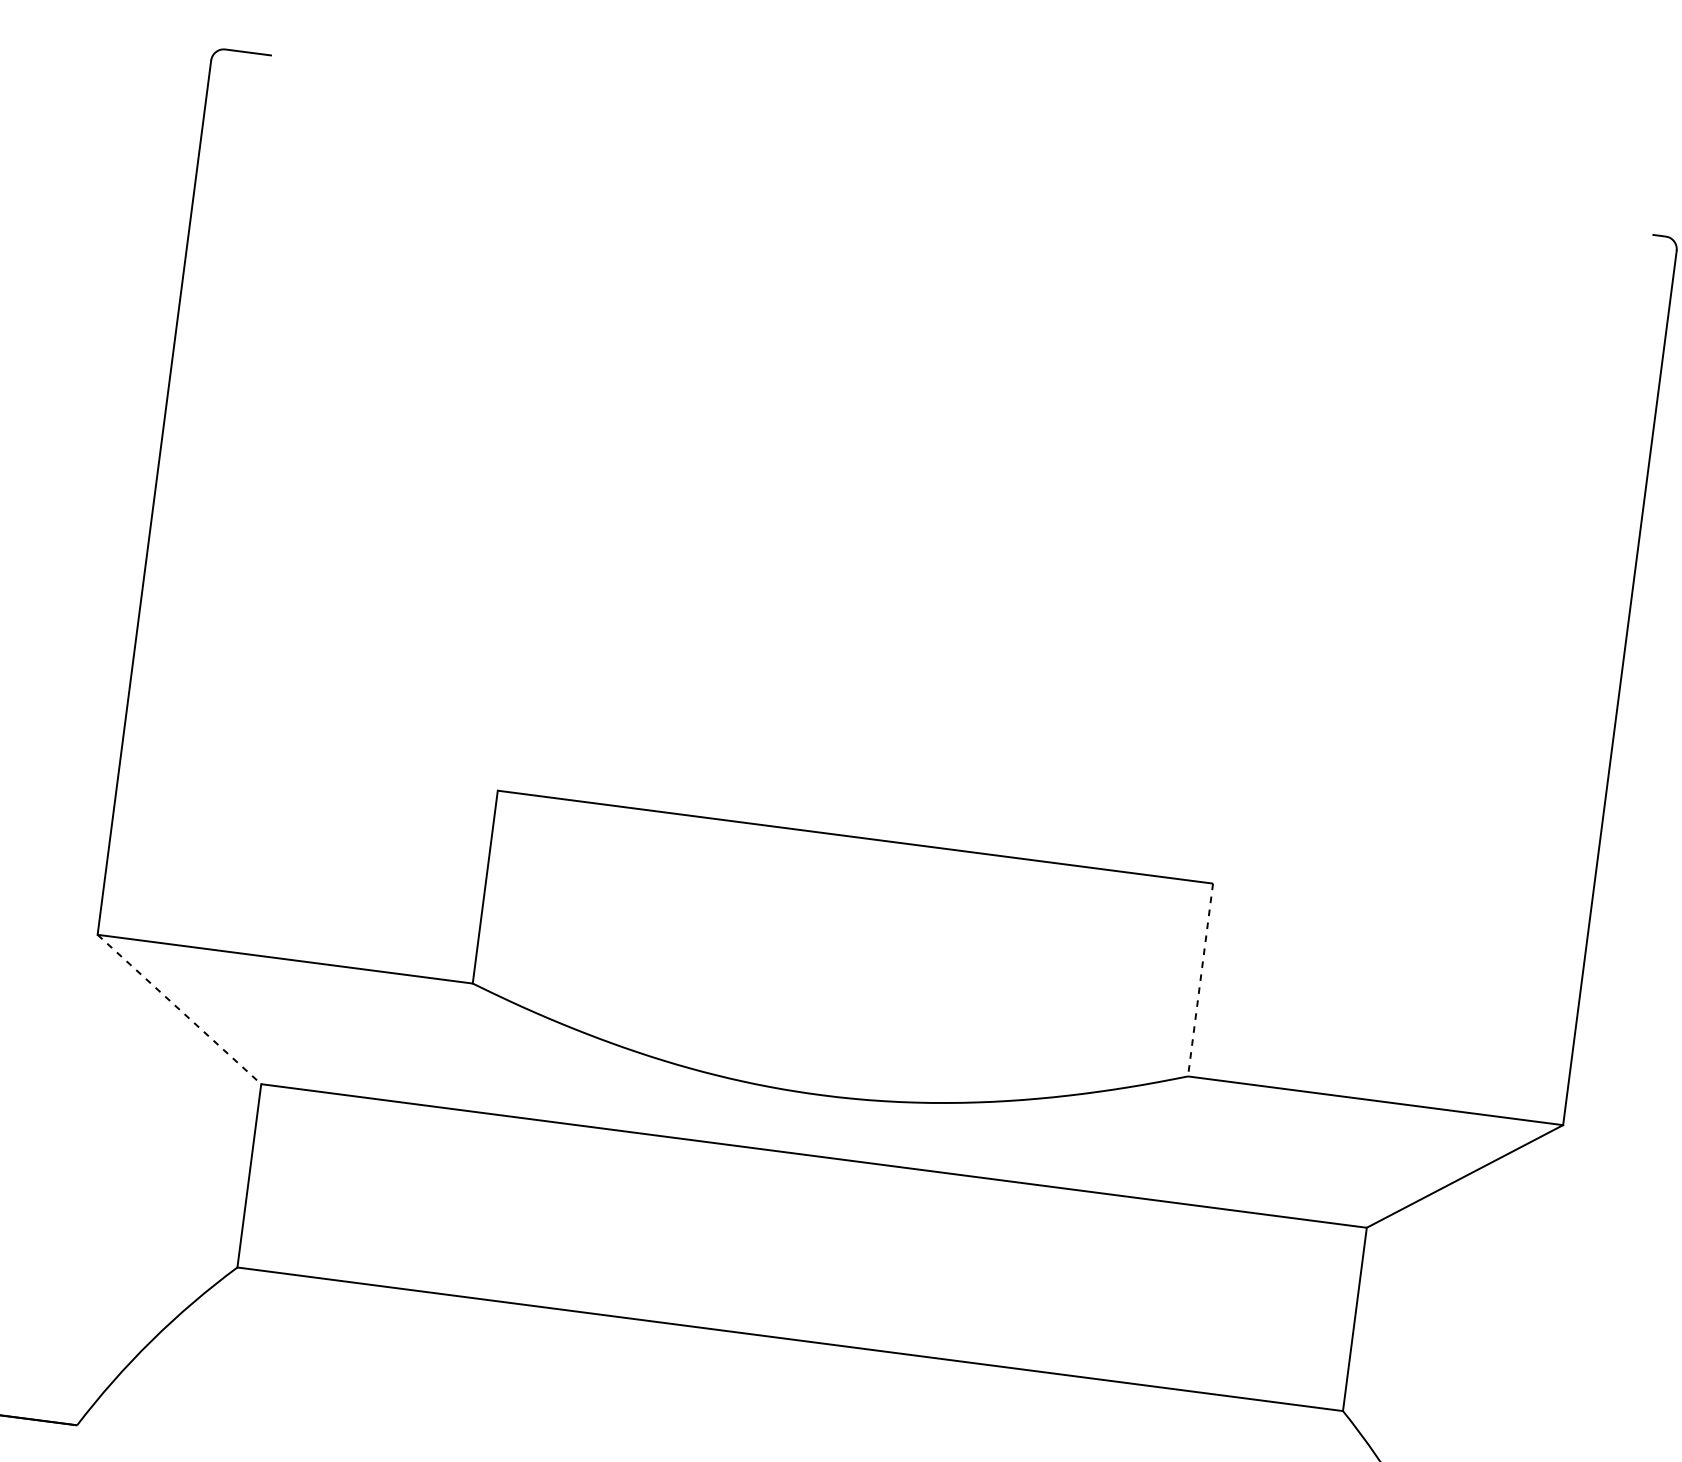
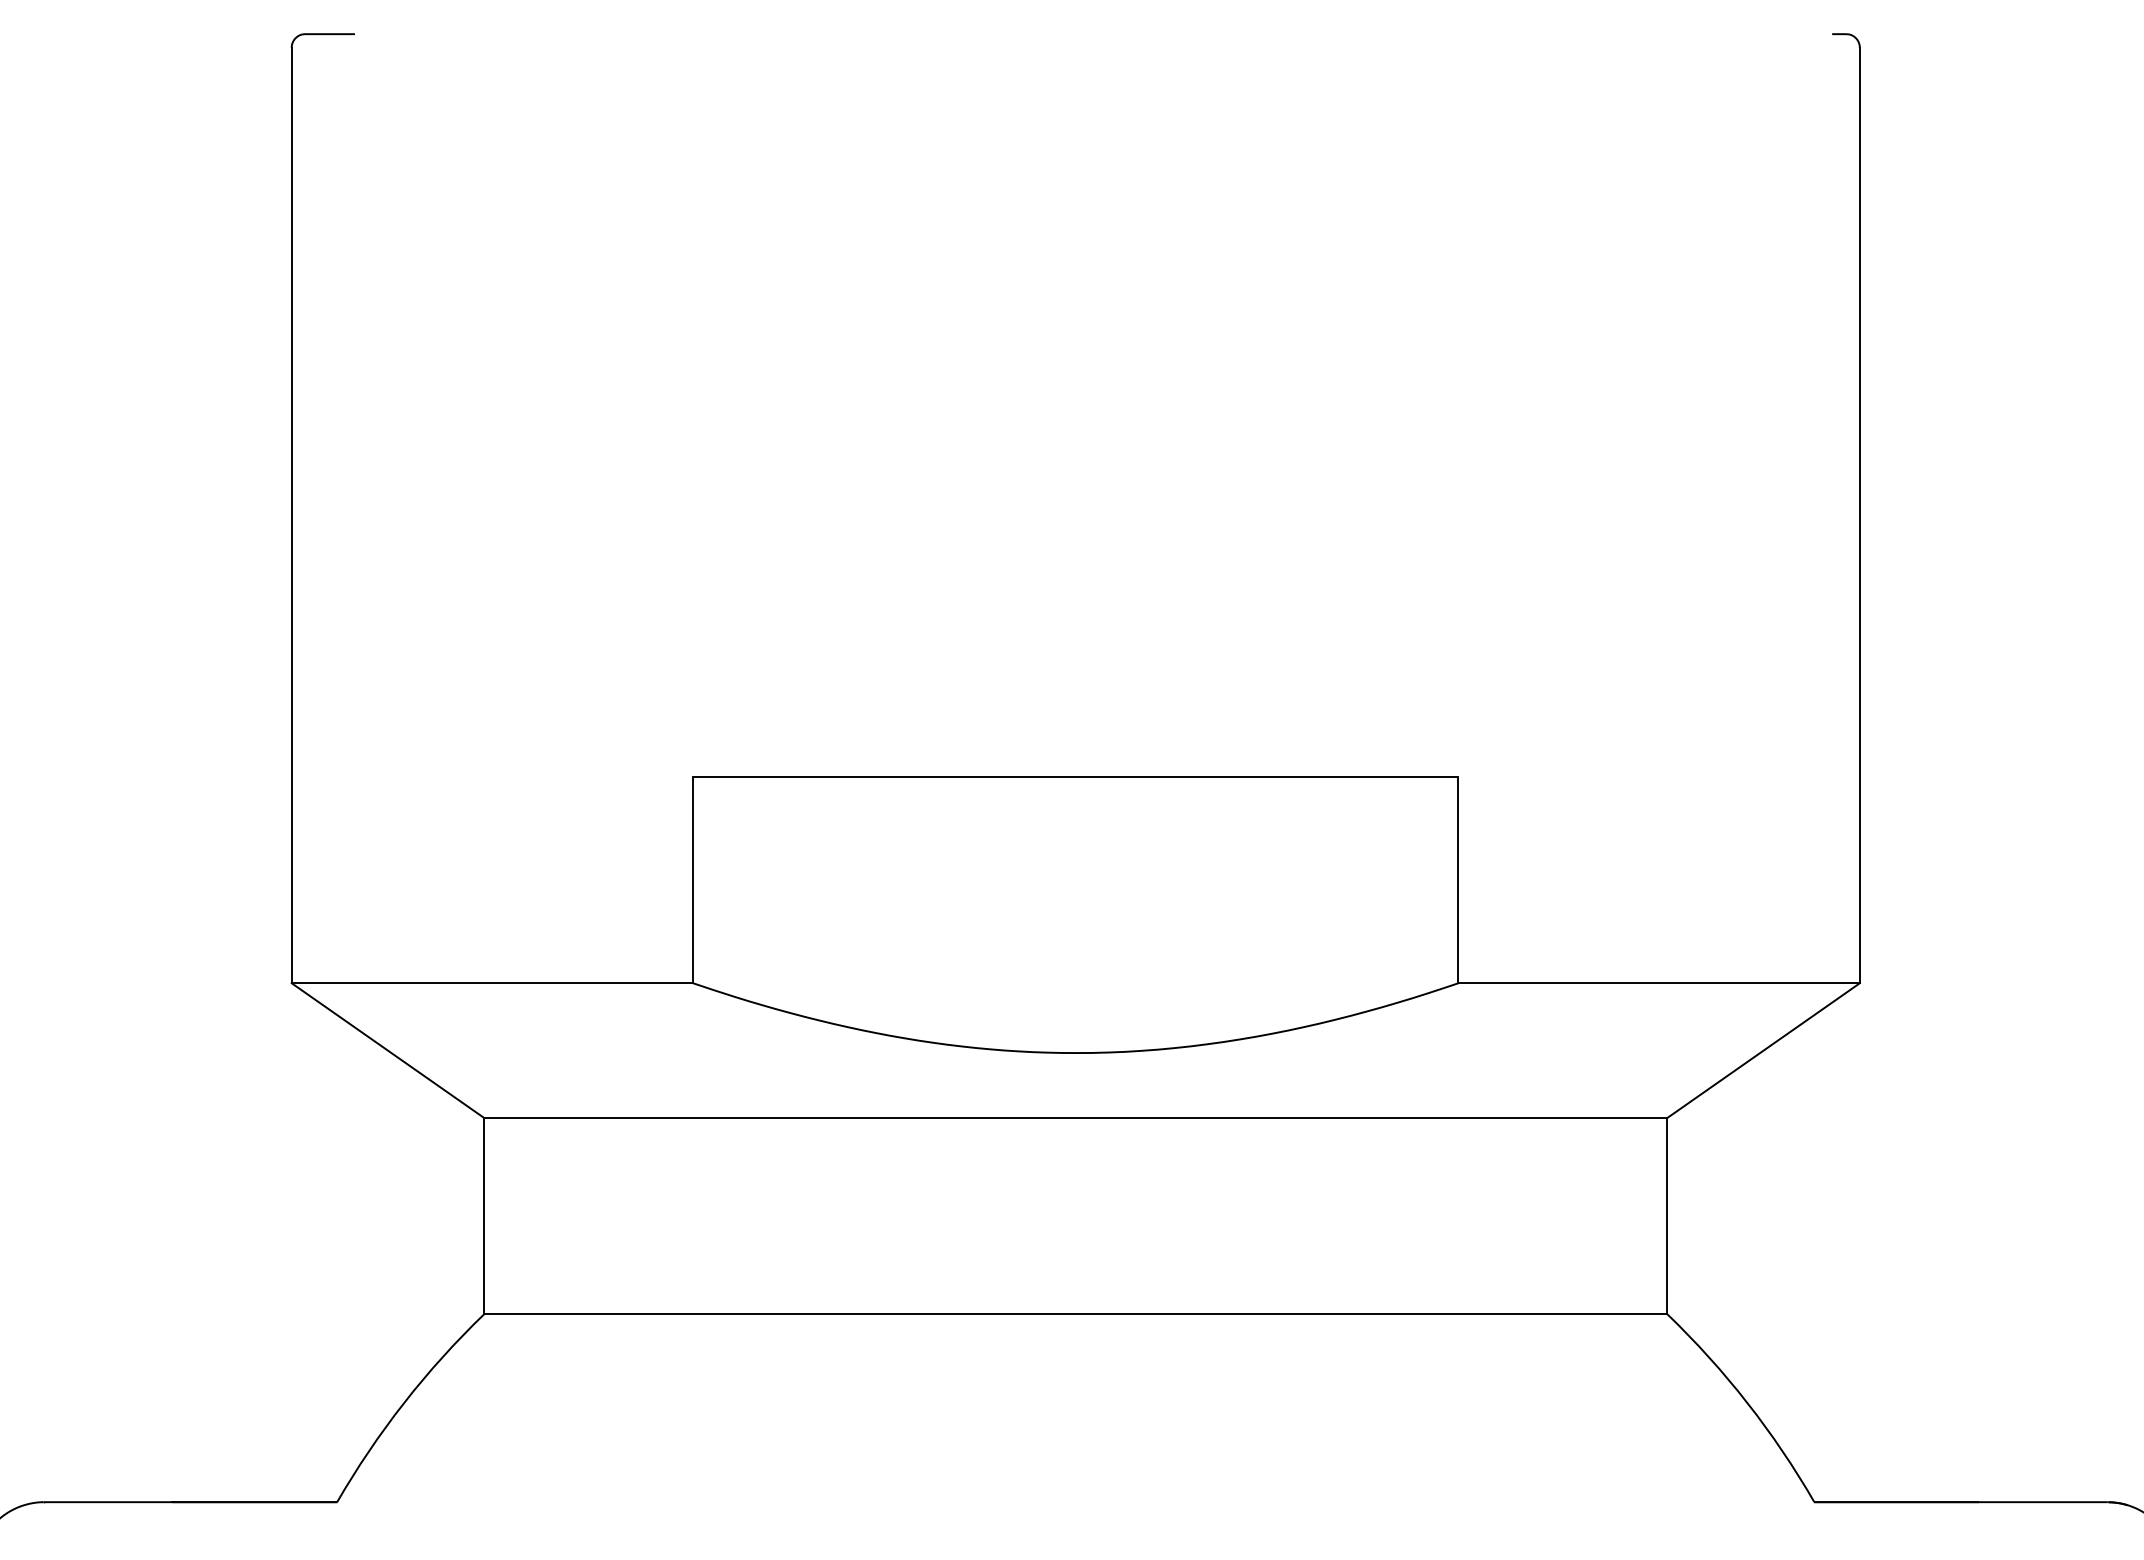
line: (1200, 980) -> (1458, 880), dashed -> solid
line: (179, 1009) -> (388, 1050), dashed -> solid

